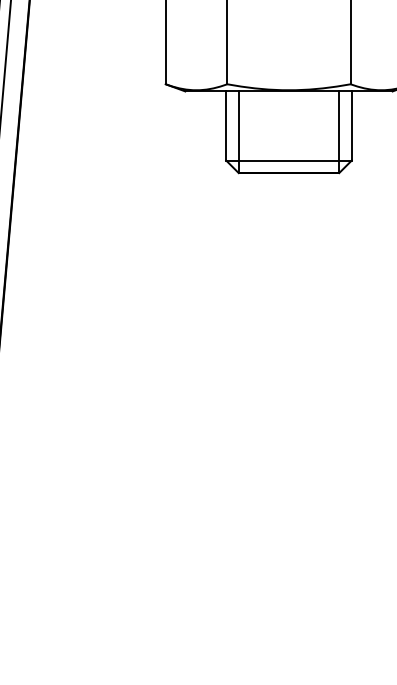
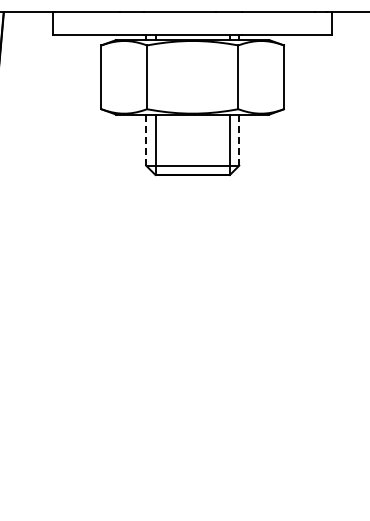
line: (226, 126) -> (146, 140), solid -> dashed
line: (352, 126) -> (239, 140), solid -> dashed

